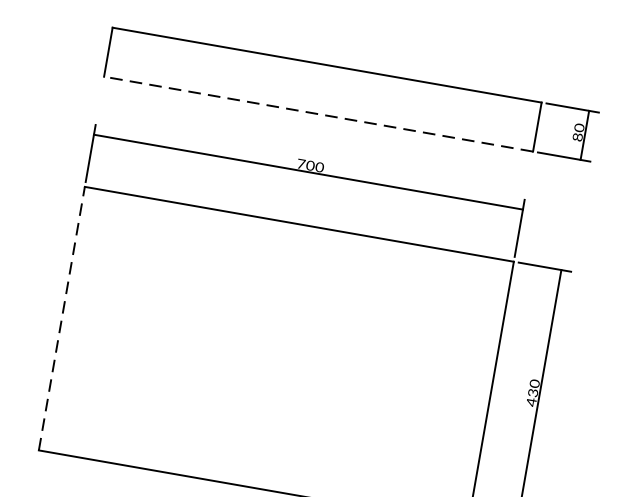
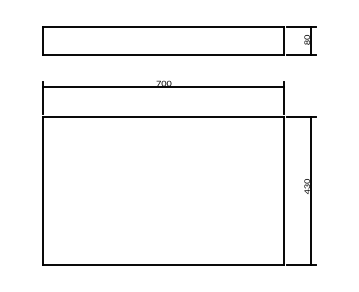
line: (318, 113) -> (163, 54), dashed -> solid
line: (61, 318) -> (42, 190), dashed -> solid

